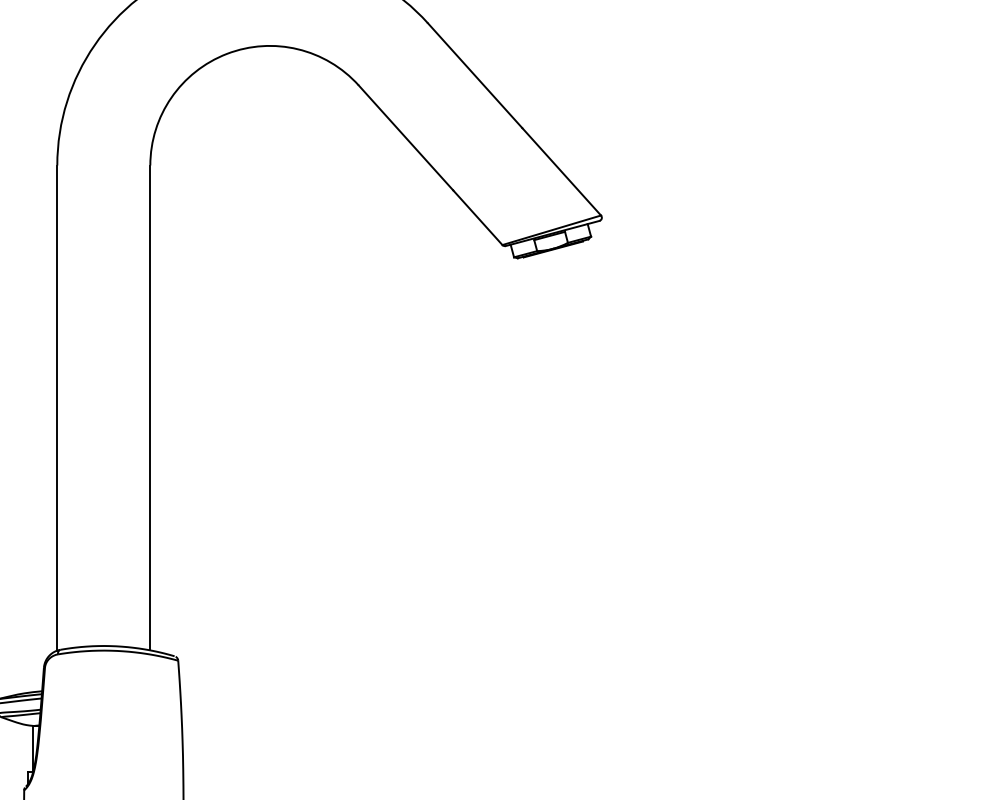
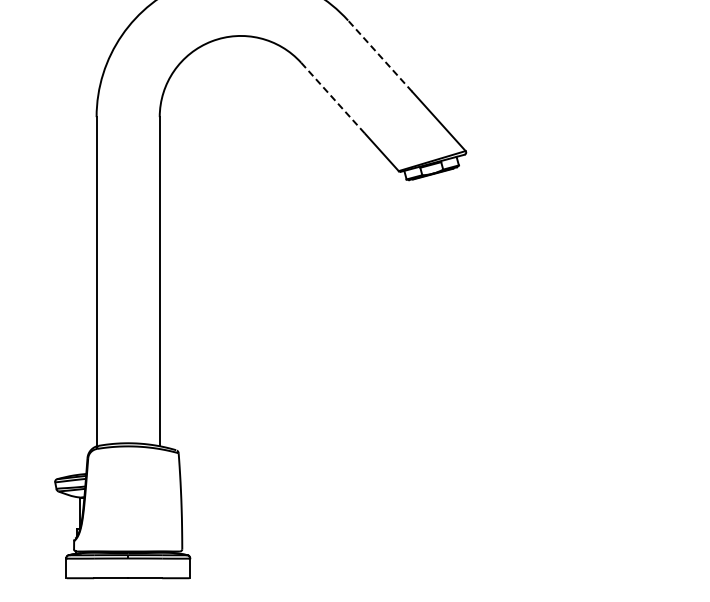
line: (475, 76) -> (380, 56), solid -> dashed
line: (406, 138) -> (333, 98), solid -> dashed

